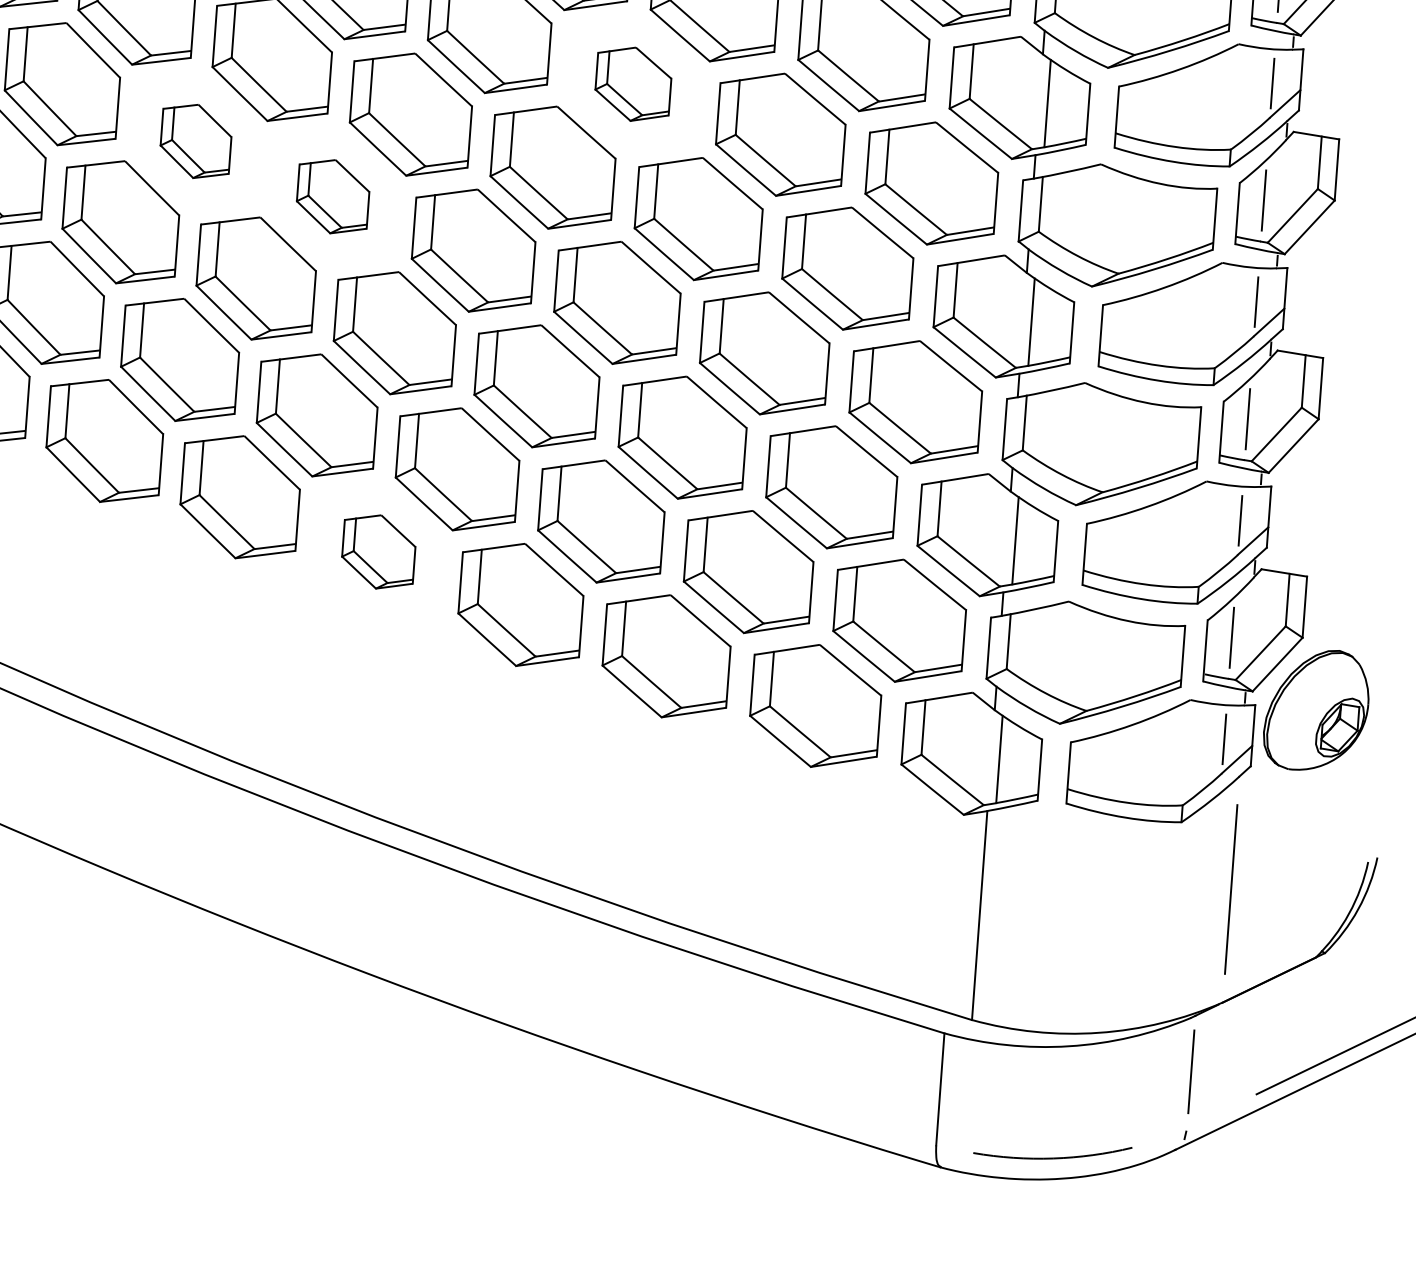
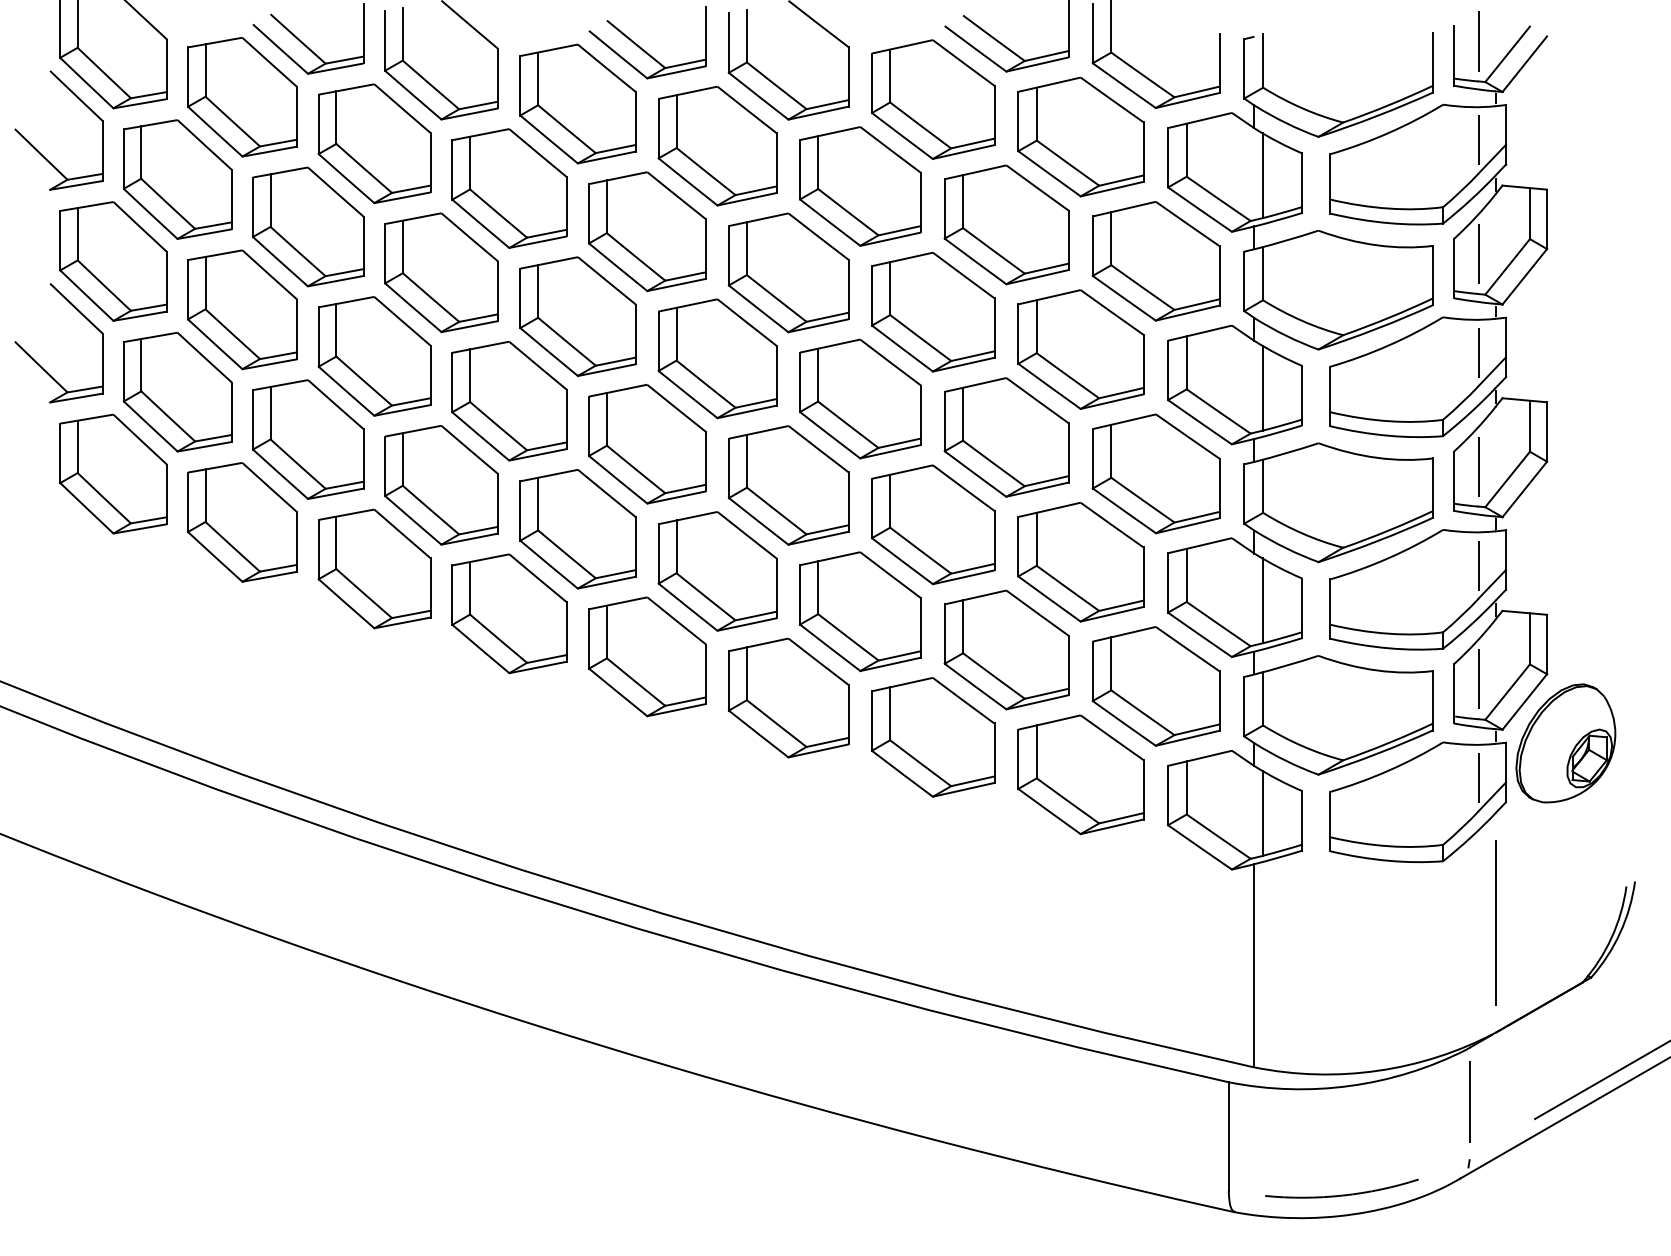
part: (633, 84) -> (860, 186), size x1.67
part: (195, 141) -> (441, 272), size x1.67
part: (332, 196) -> (577, 316), size x1.67
part: (378, 551) -> (647, 656), size x1.67

